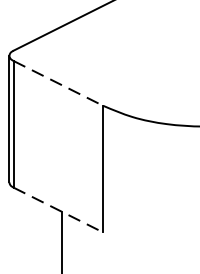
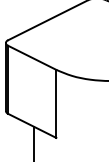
line: (58, 82) -> (32, 57), dashed -> solid
line: (58, 209) -> (32, 125), dashed -> solid

